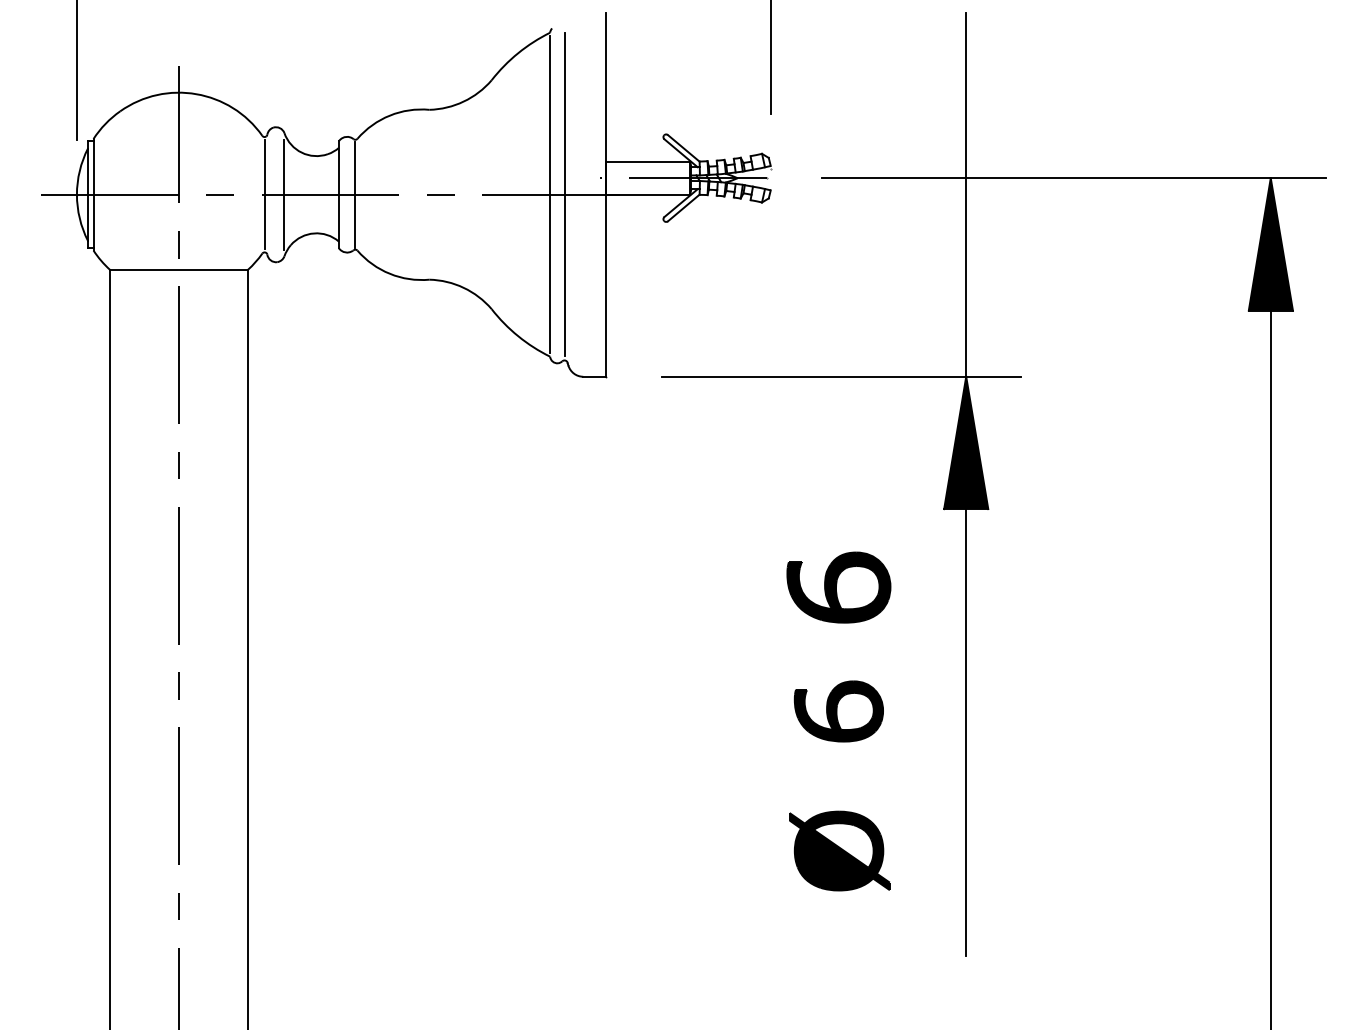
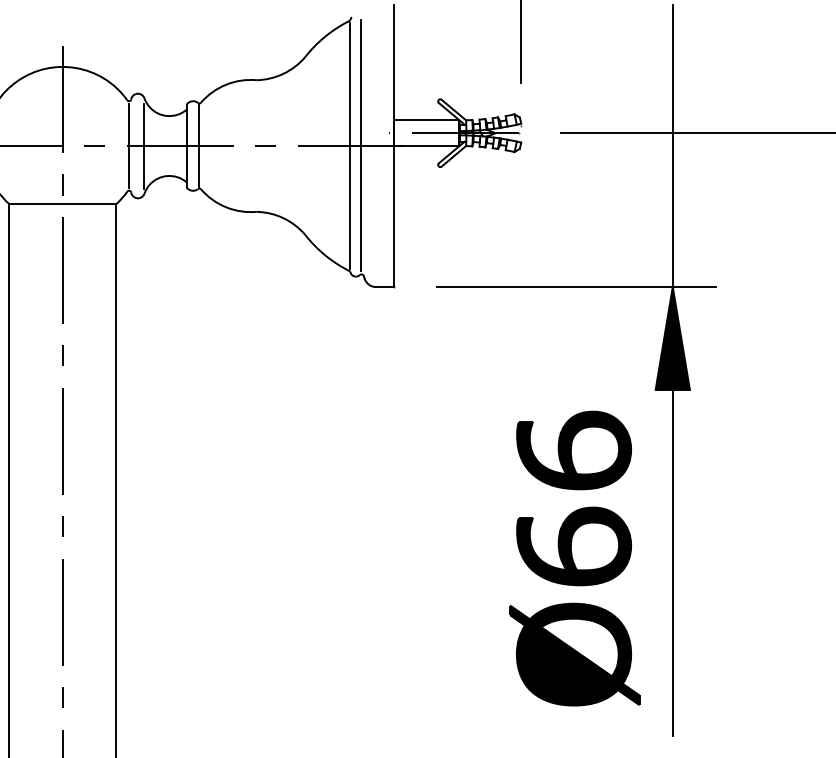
part: (838, 587) -> (573, 450), size x1.43
part: (838, 711) -> (573, 546), size x1.67
part: (839, 850) -> (574, 654), size x1.67

